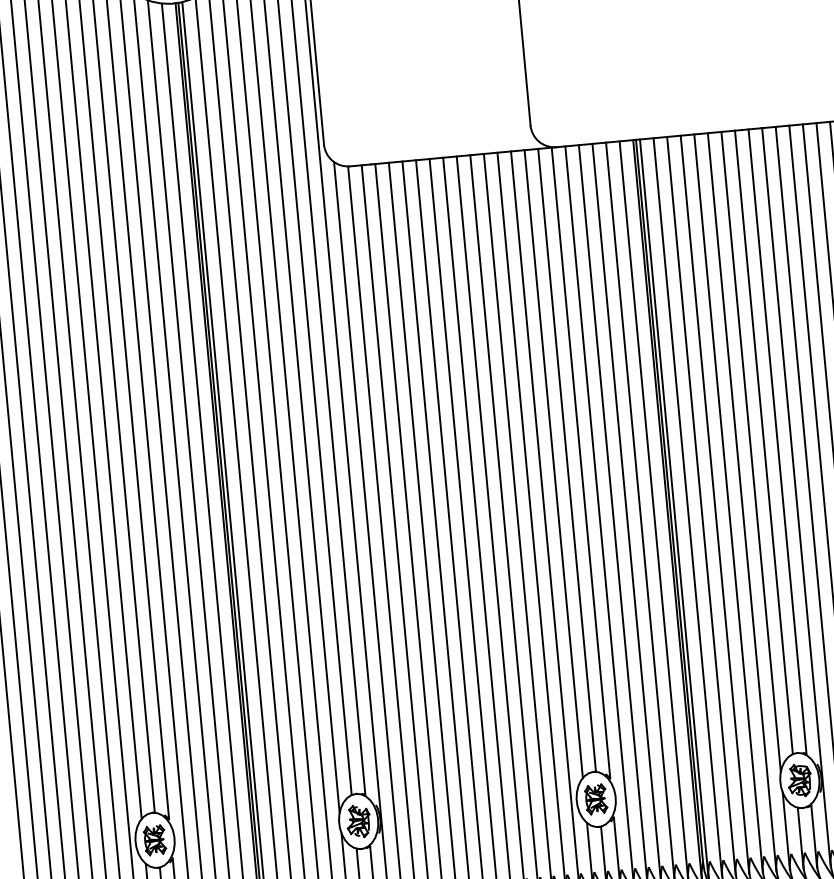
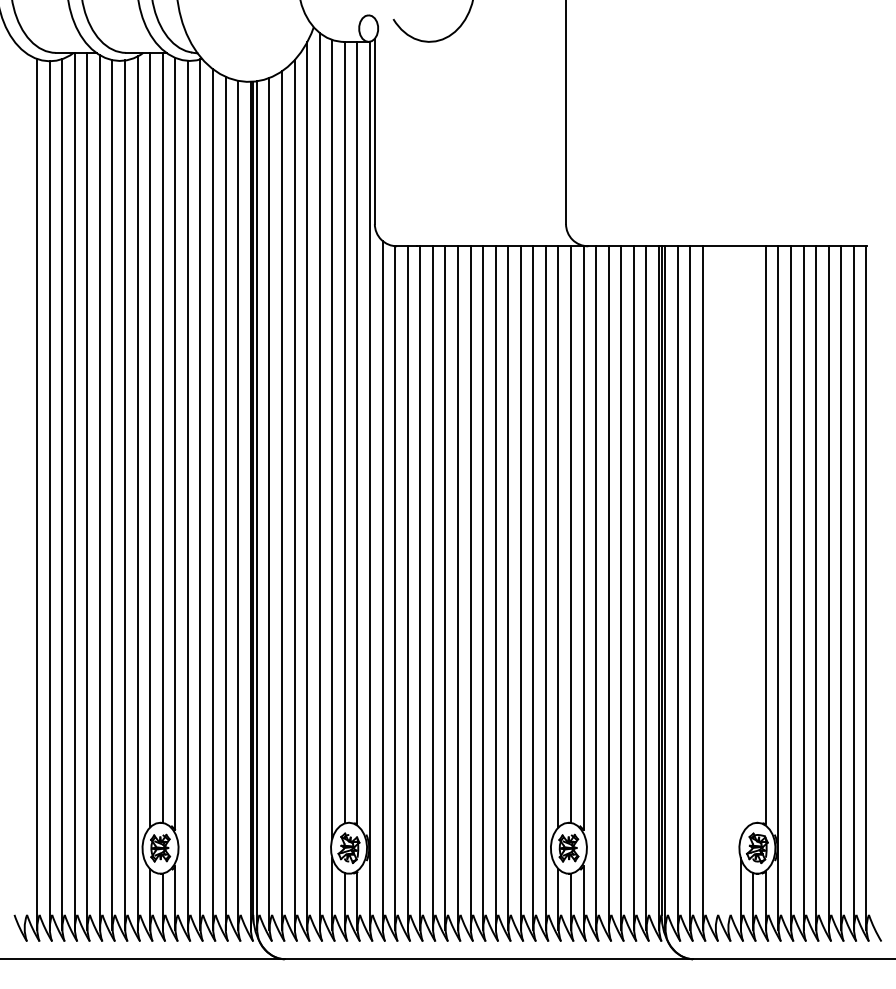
line: (764, 441) -> (753, 534), removed
line: (750, 451) -> (740, 542), removed
line: (742, 501) -> (728, 587), removed
line: (728, 503) -> (715, 587), removed

